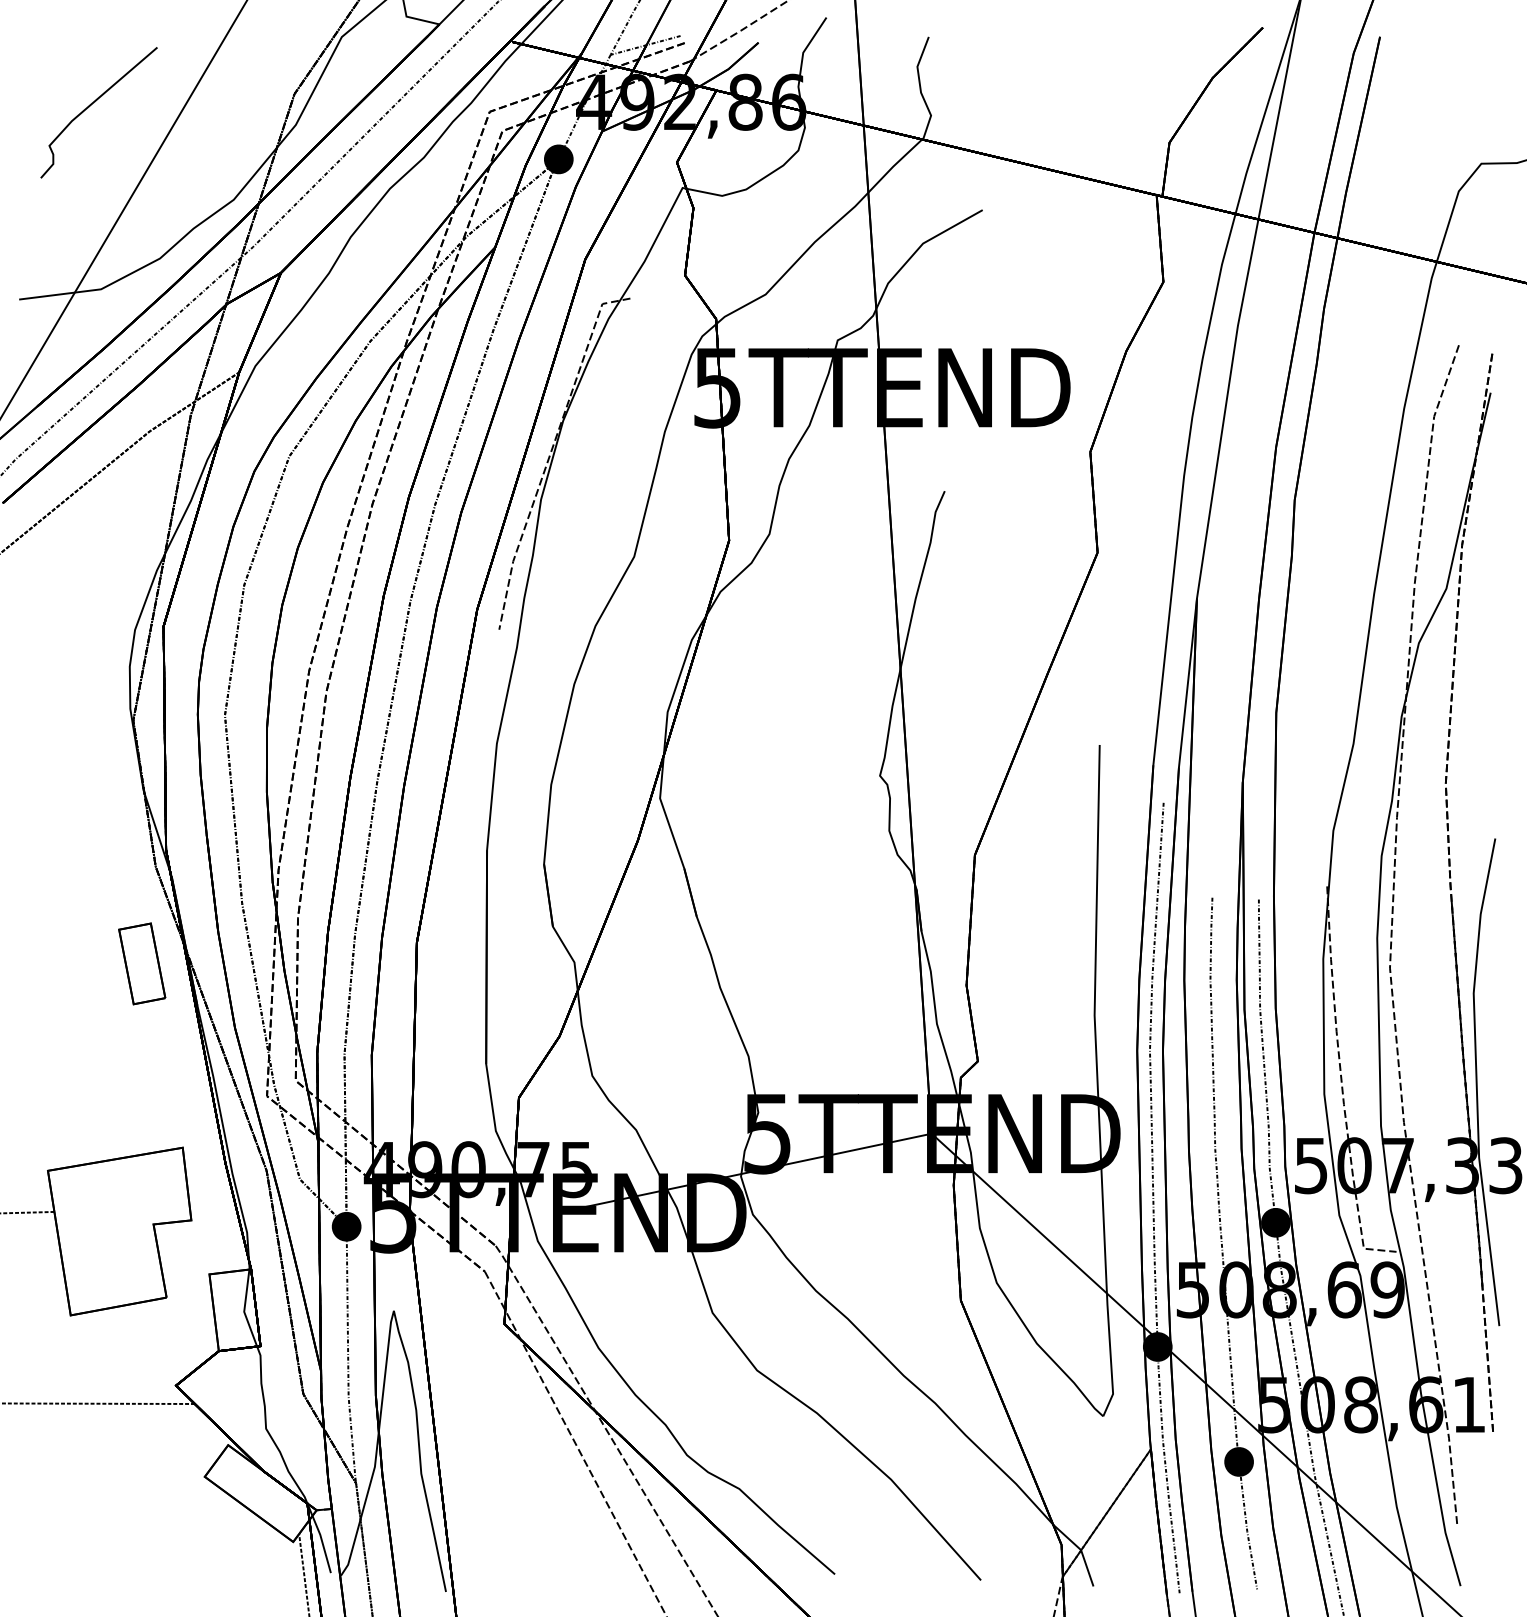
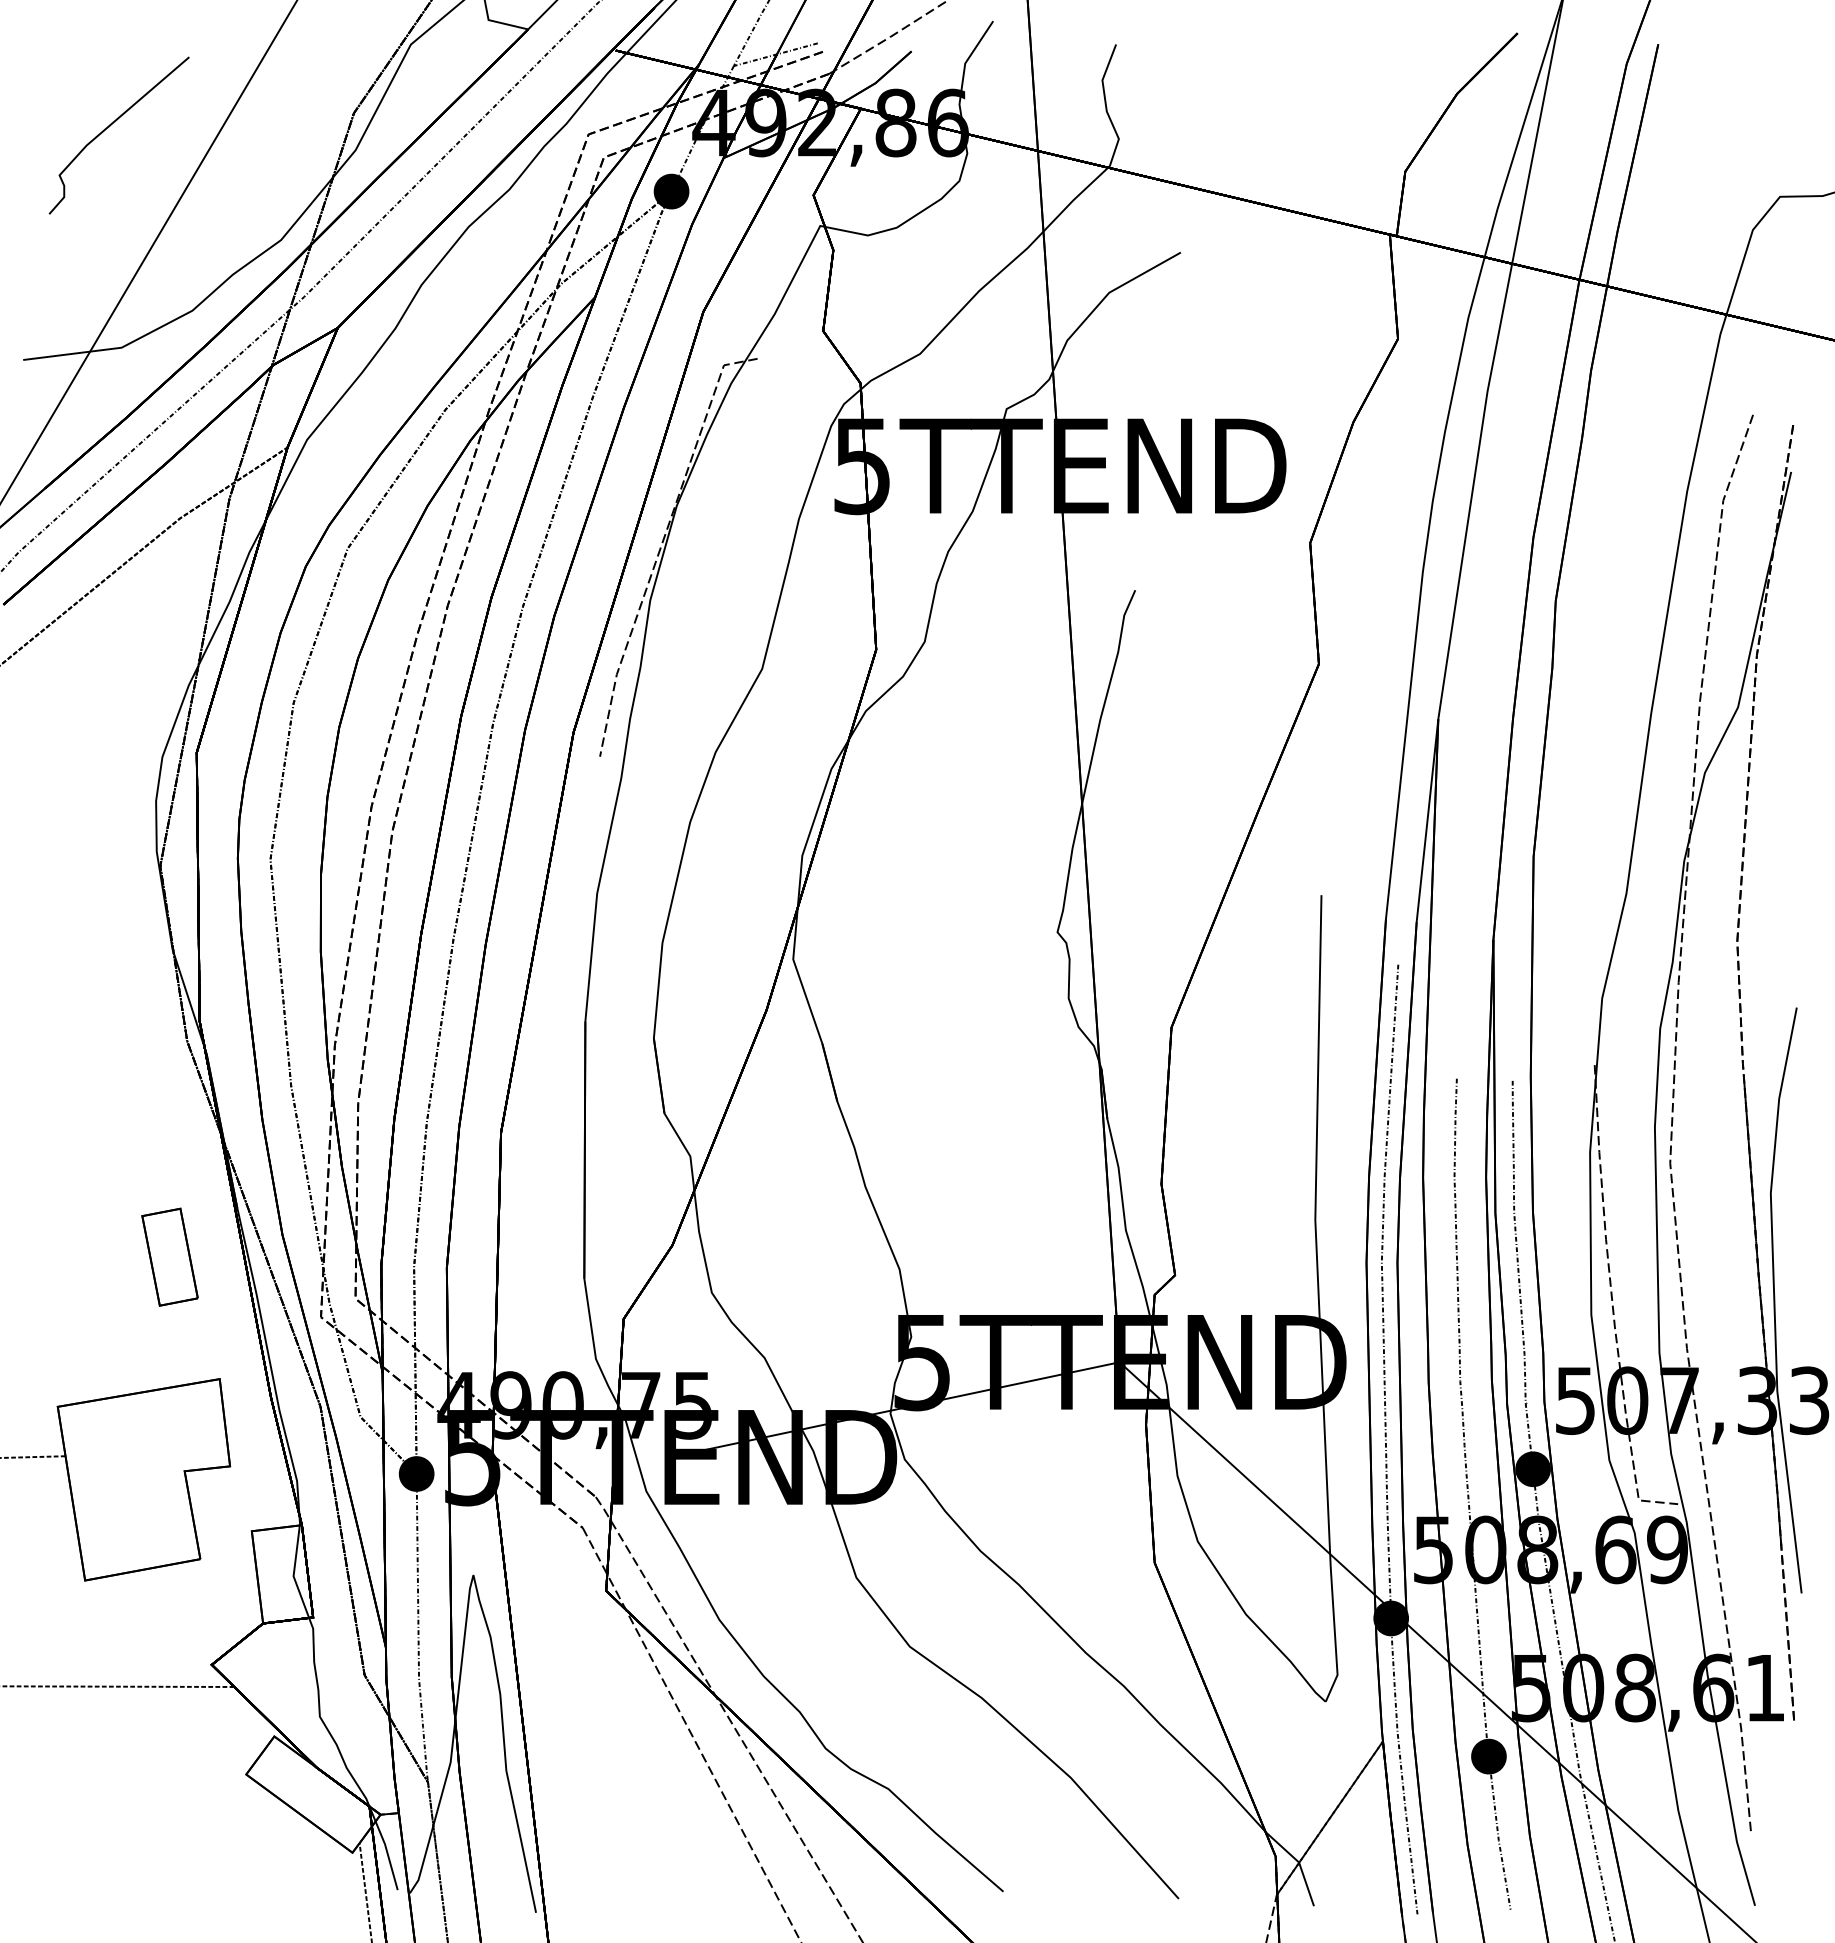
part: (141, 963) -> (169, 1256), moved

